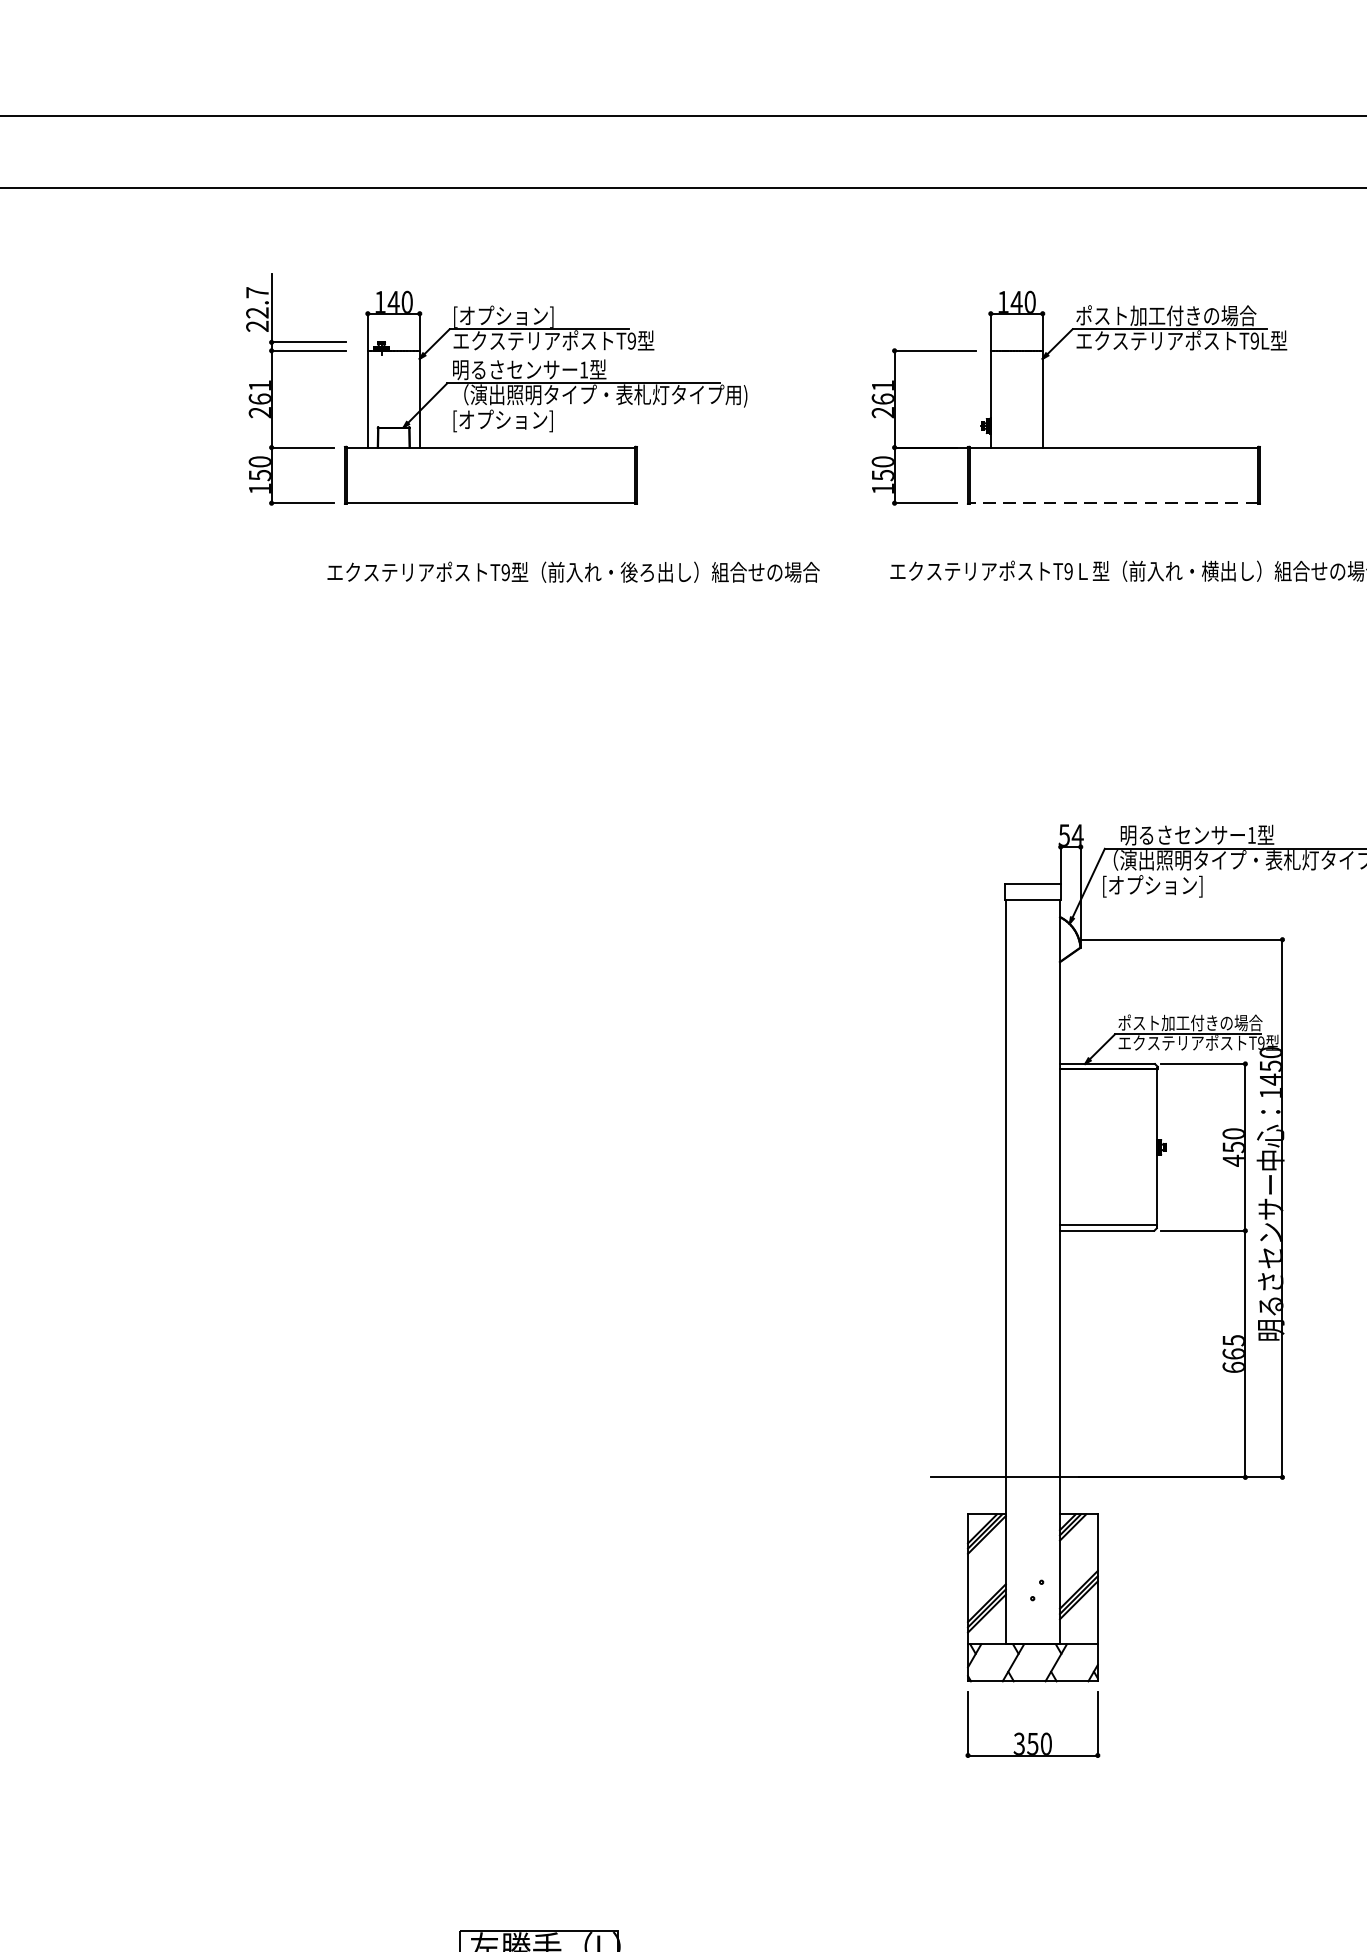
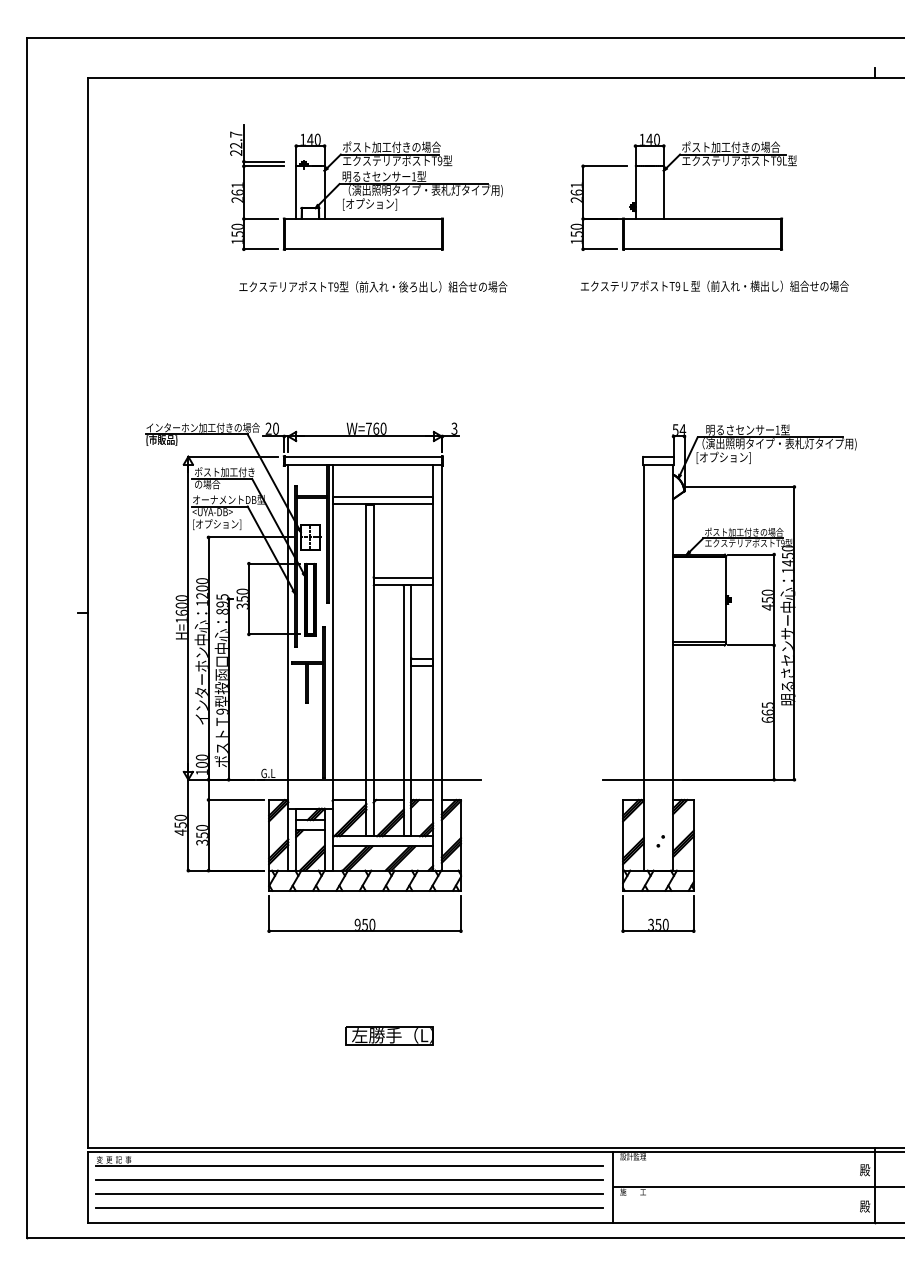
text: (542, 316) -> (391, 147), [オプション] -> ポスト加工付きの場合
line: (1113, 503) -> (702, 249), dashed -> solid
text: (573, 571) -> (373, 286), moved
part: (399, 1289) -> (313, 677), added

